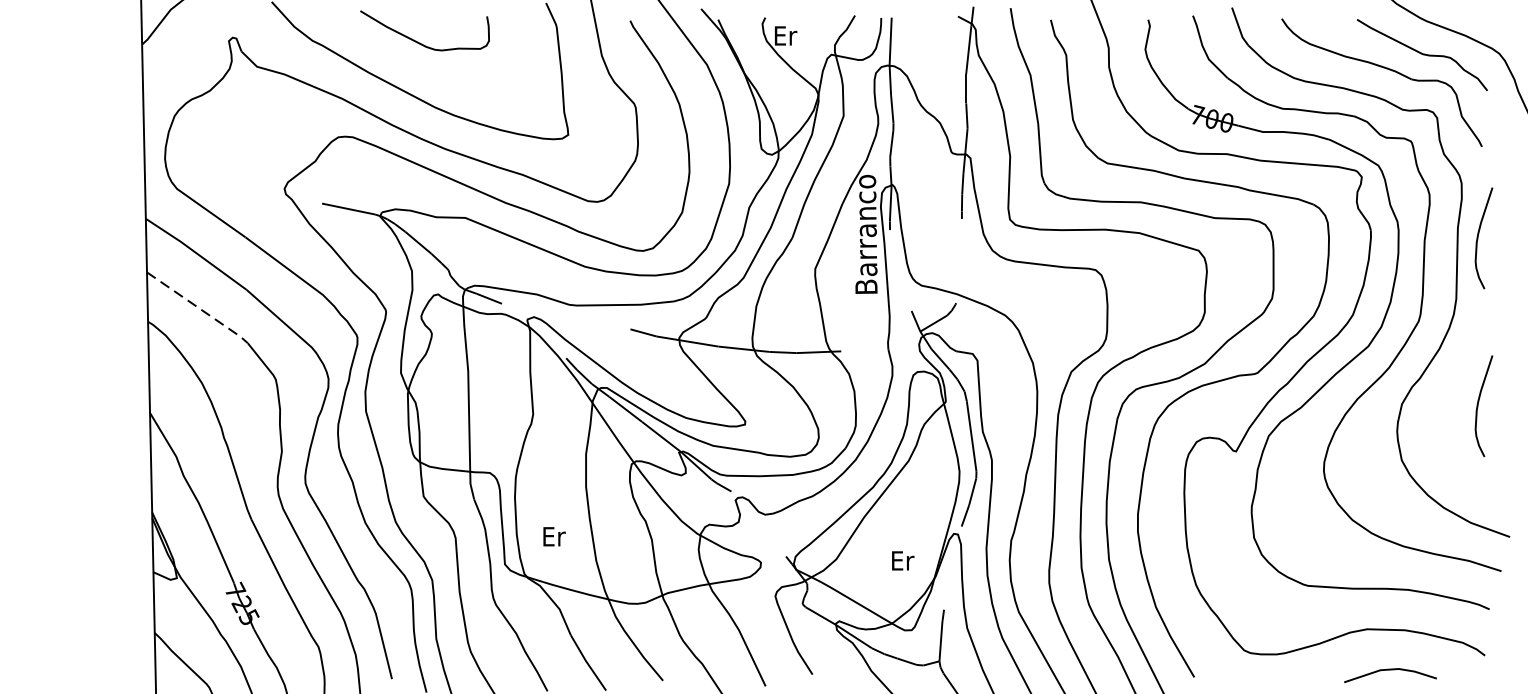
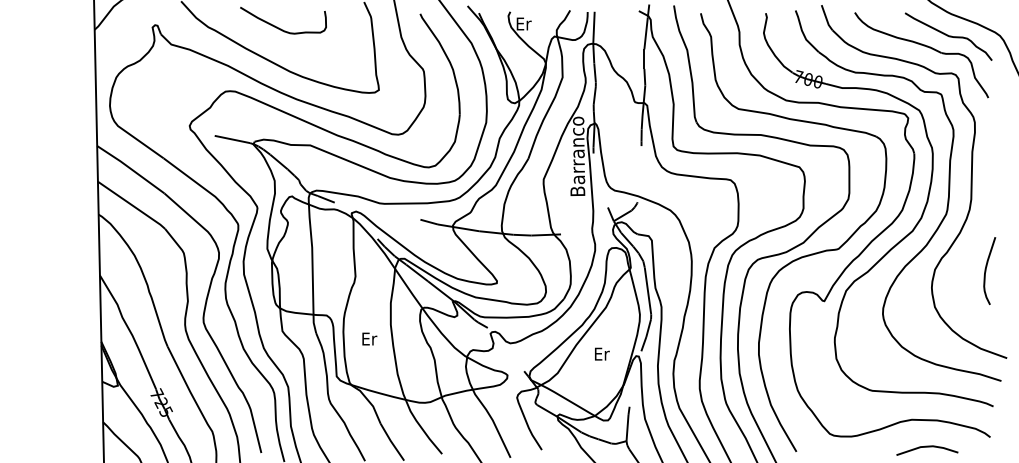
curve: (1479, 237) -> (986, 158), removed
line: (198, 308) -> (132, 205), dashed -> solid
text: (554, 535) -> (369, 338), moved
text: (903, 559) -> (602, 353), moved

